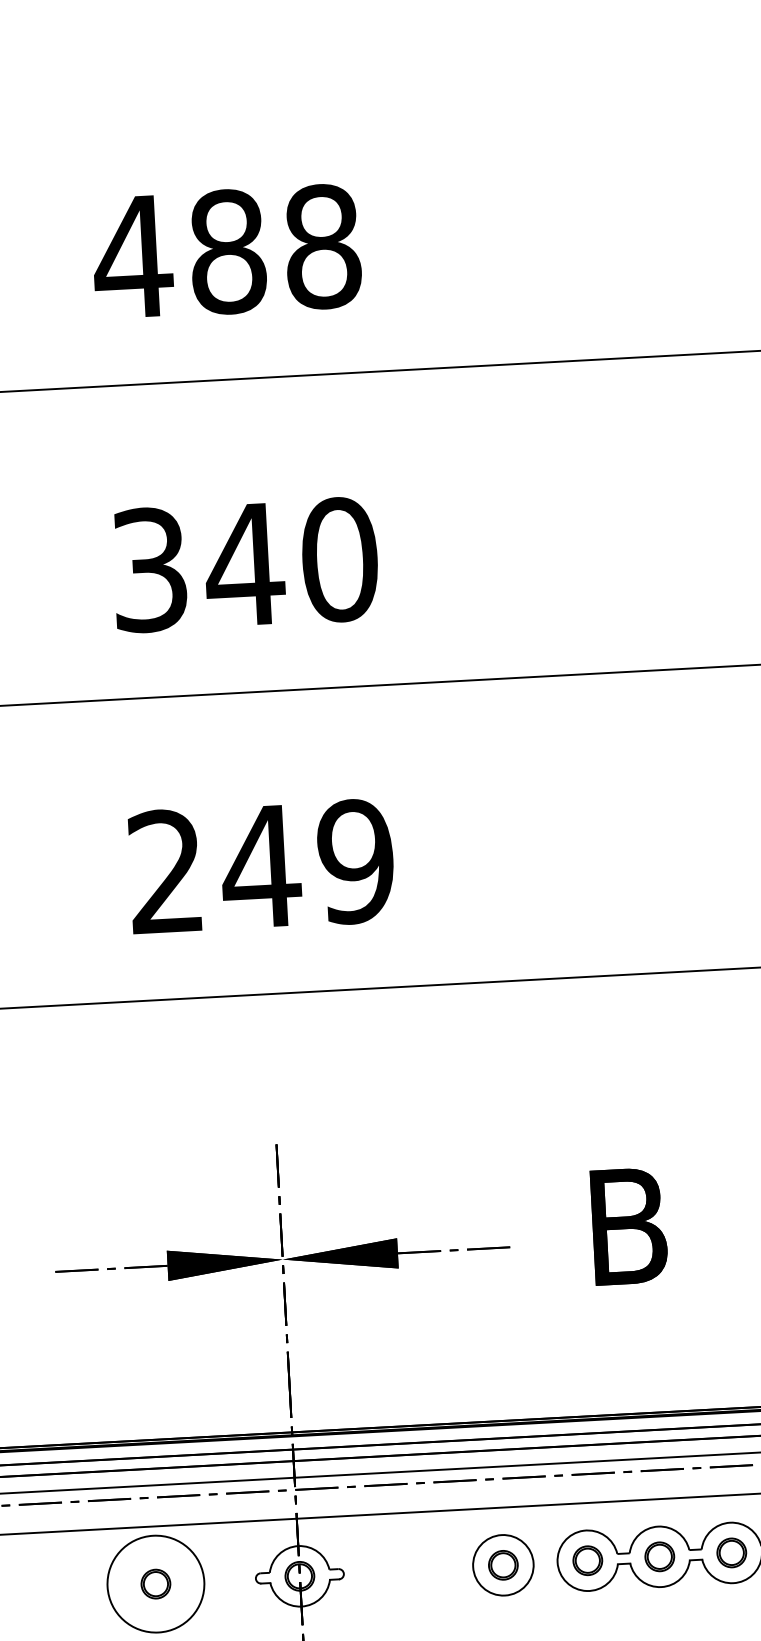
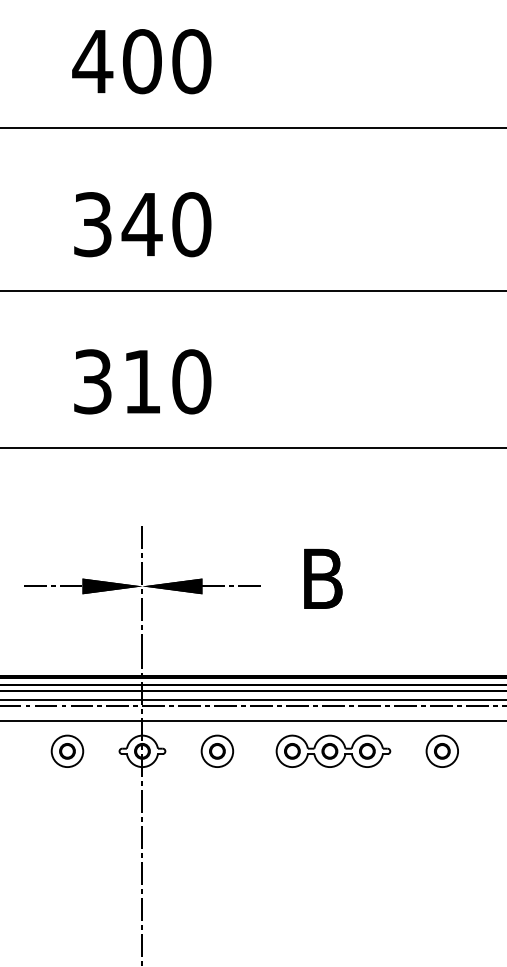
text: (276, 249) -> (167, 61), 488 -> 400
text: (261, 866) -> (142, 381), 249 -> 310
part: (503, 1563) -> (217, 750), moved
circle: (155, 1584) -> (67, 751), size x0.62

